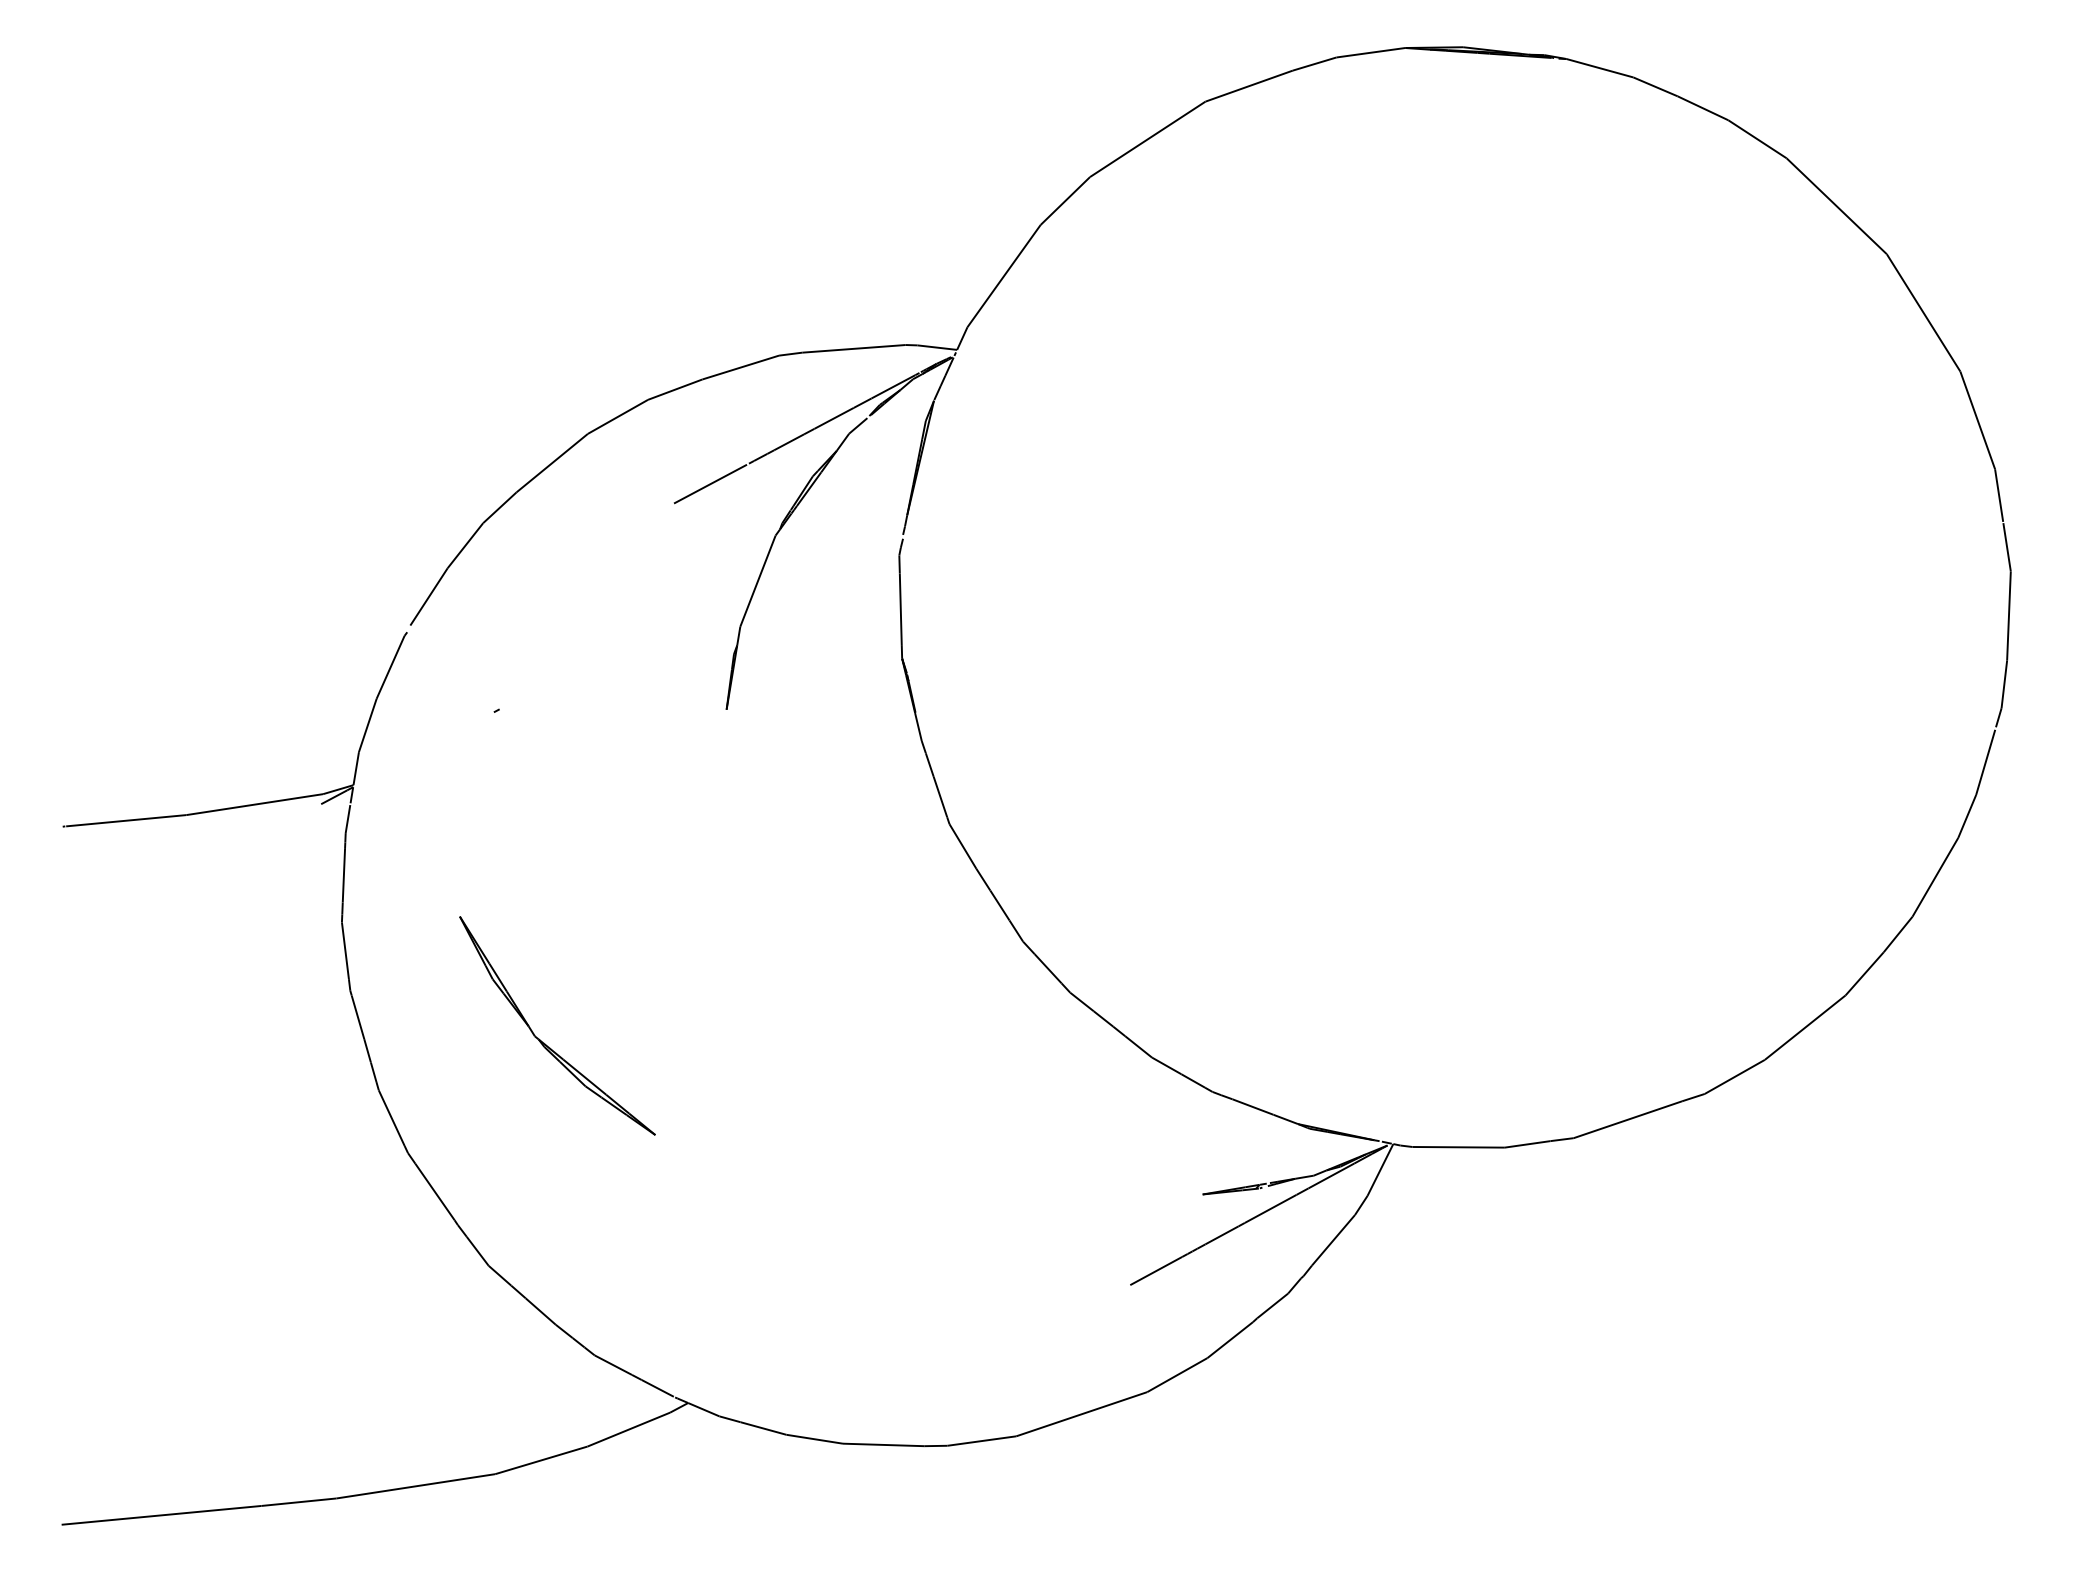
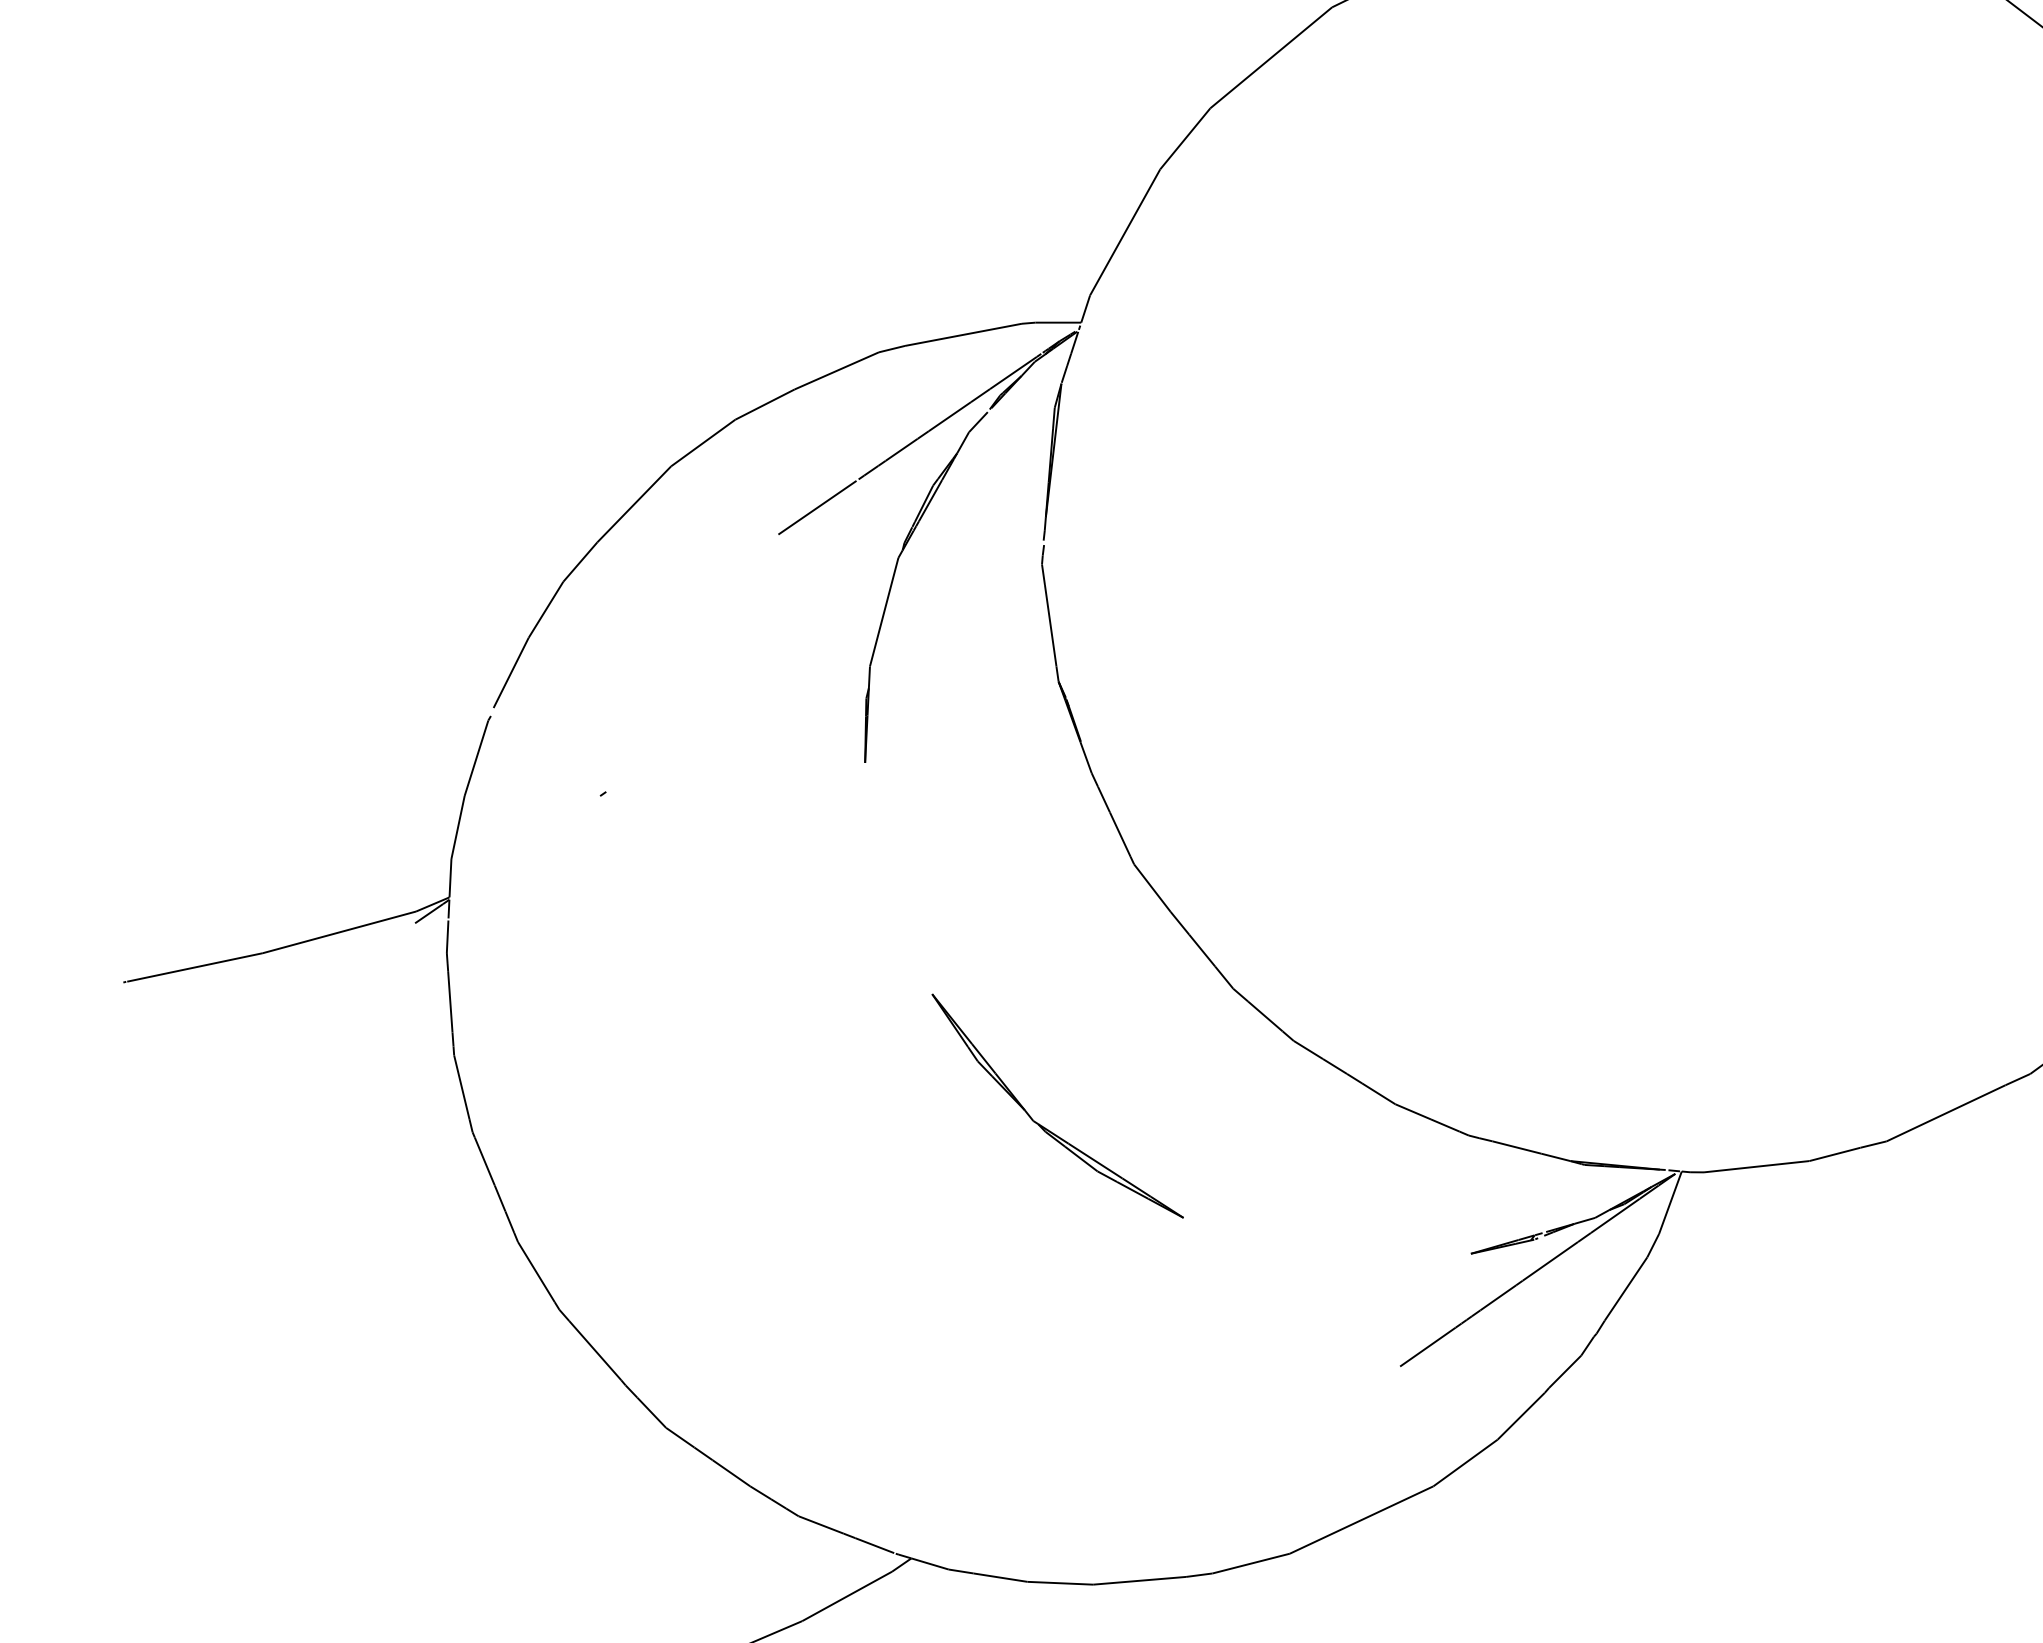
part: (544, 1042) -> (1045, 1126), moved

